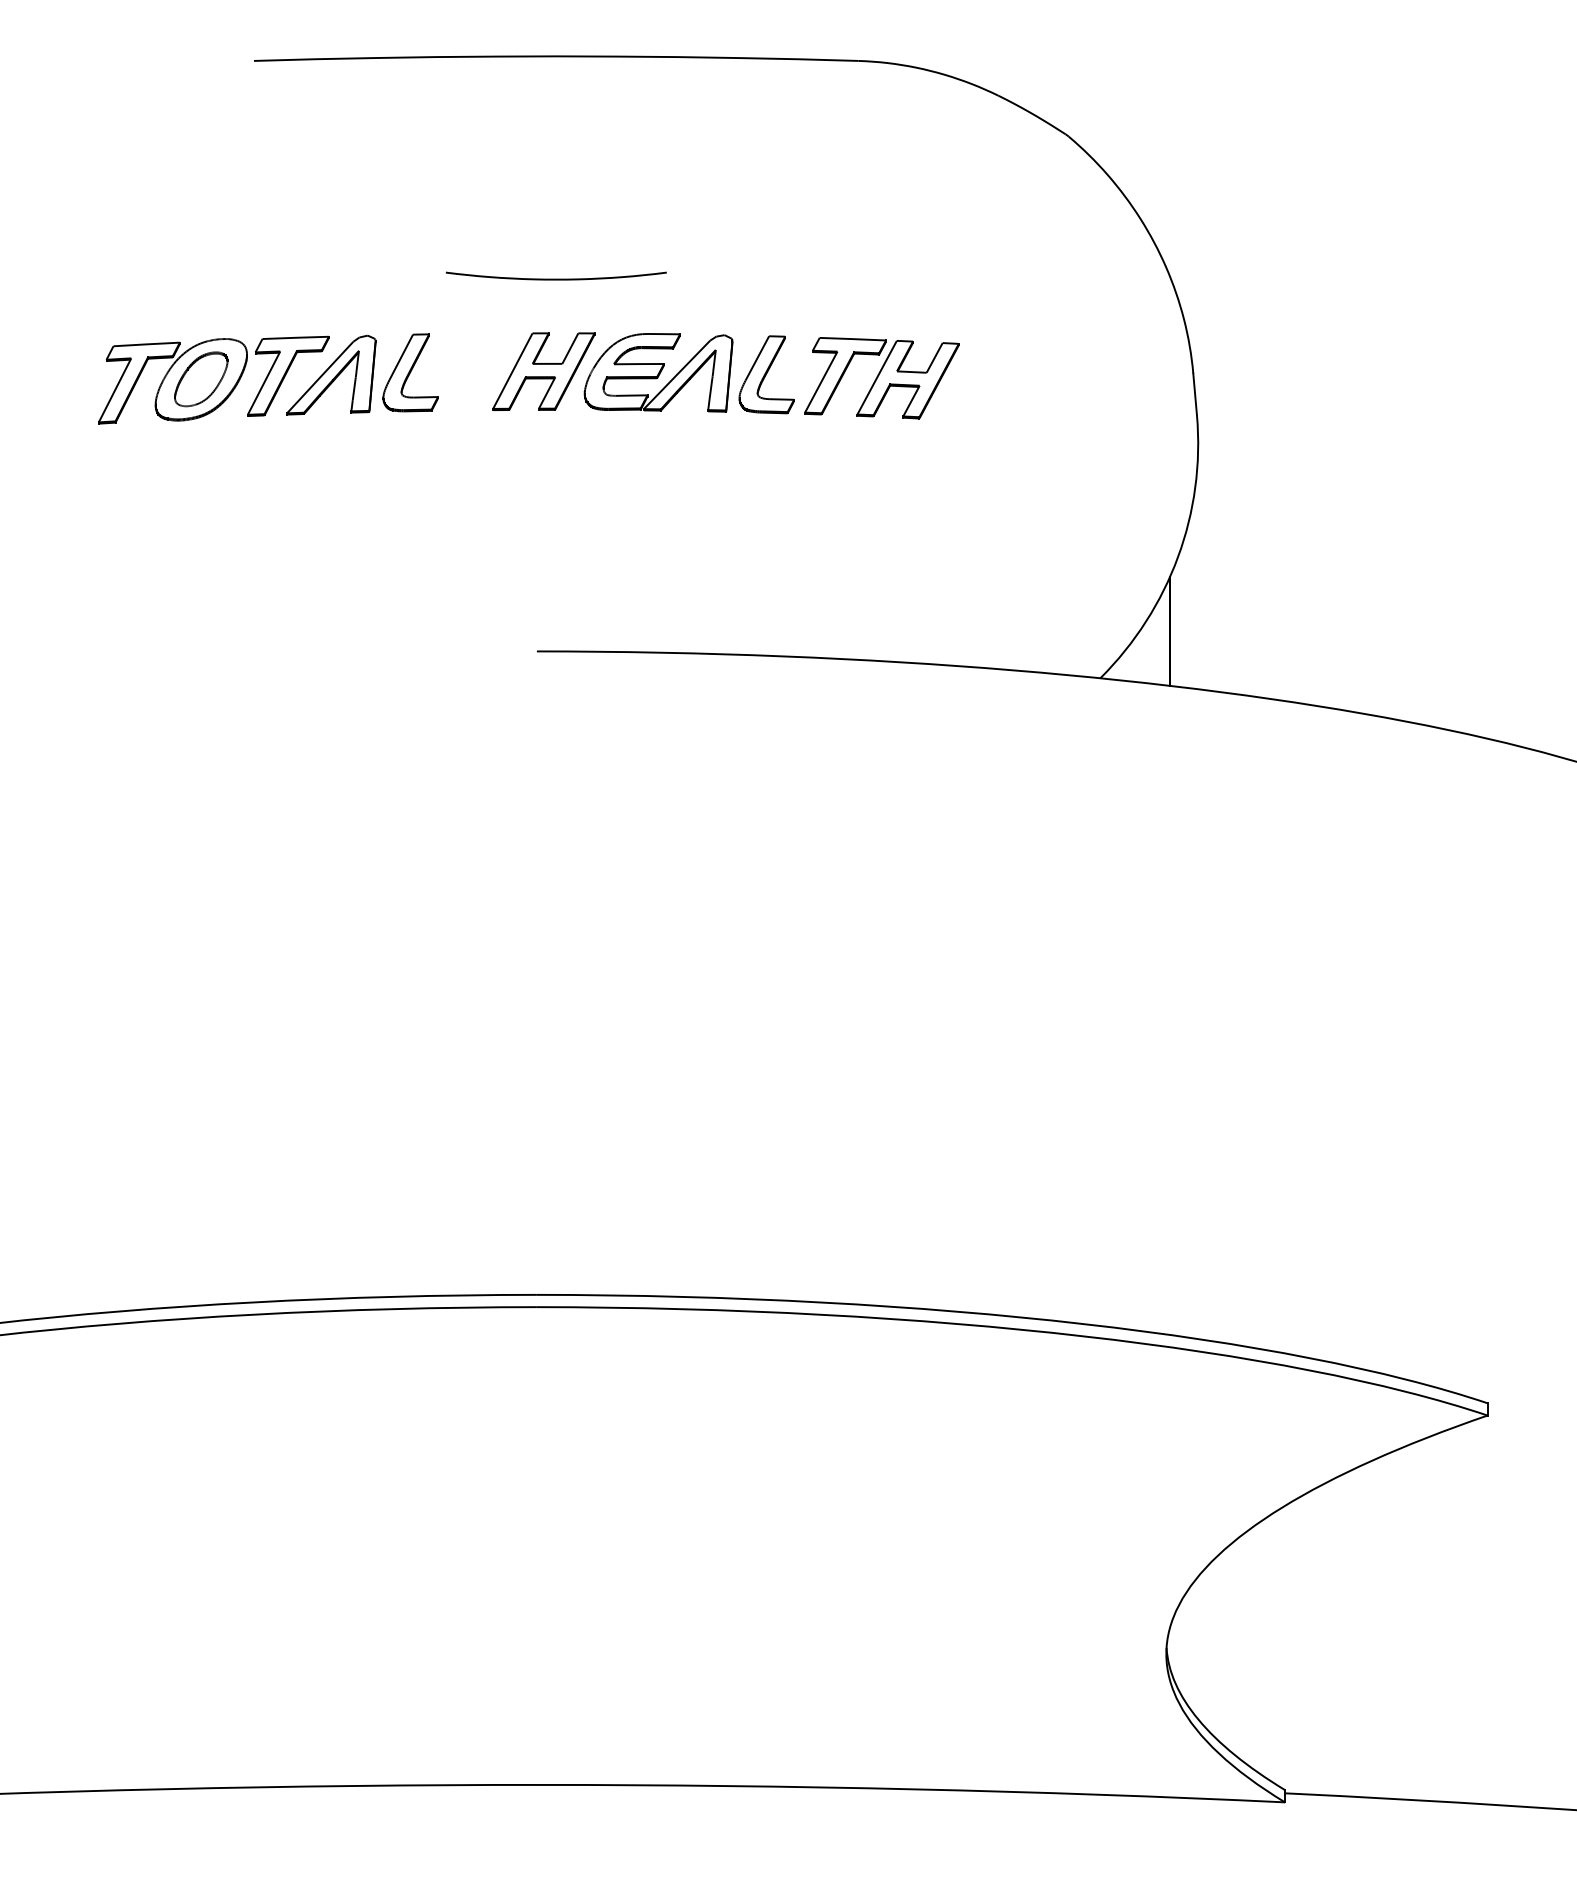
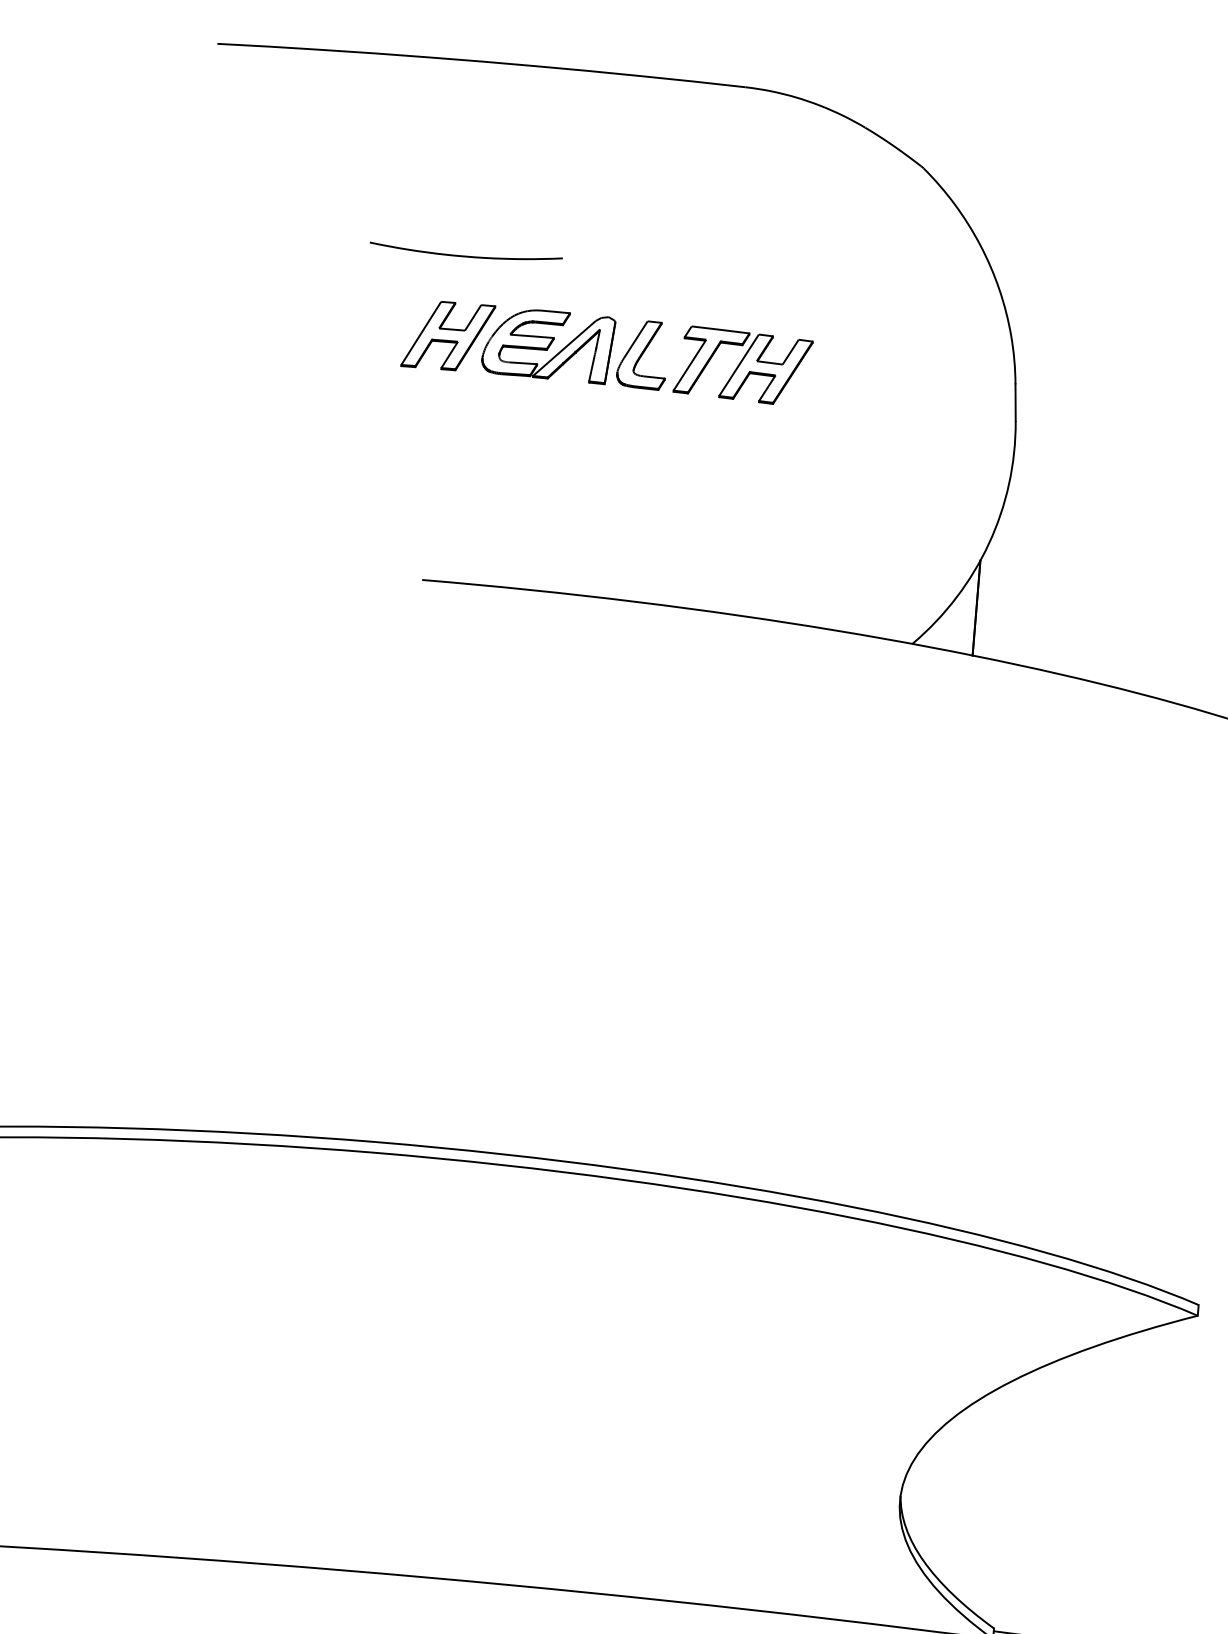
part: (268, 378) -> (207, 322), removed

